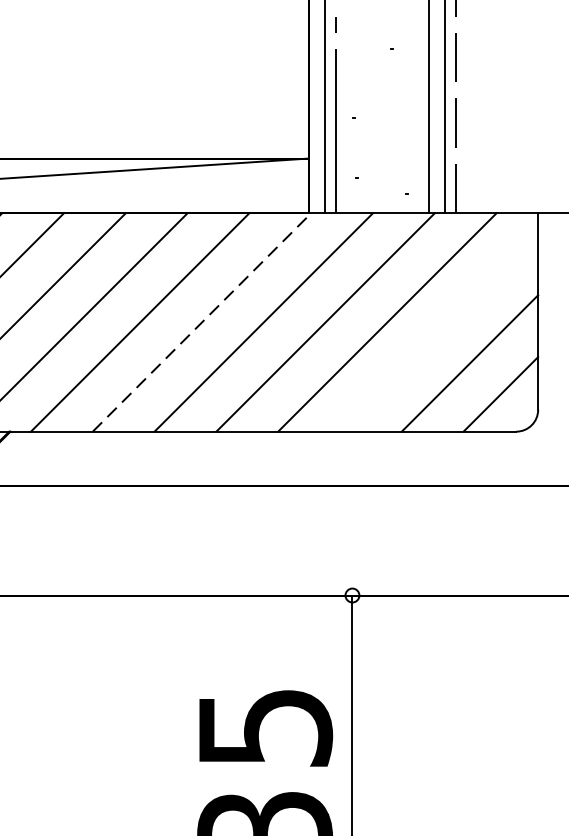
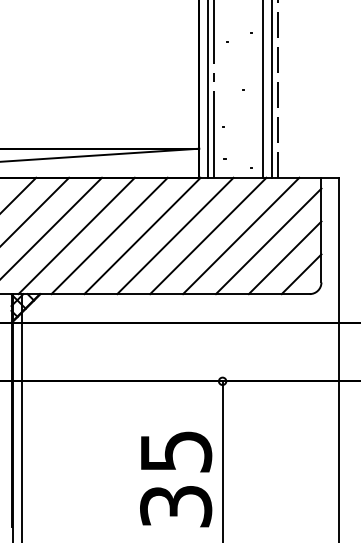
line: (201, 321) -> (142, 235), dashed -> solid
line: (438, 332) -> (268, 241), added

